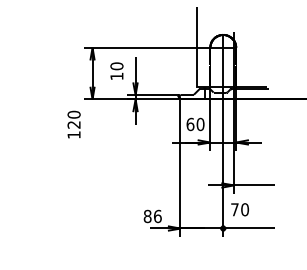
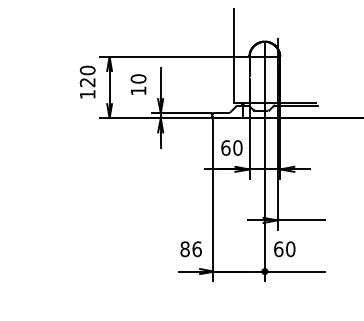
text: (73, 124) -> (87, 81), moved
text: (234, 209) -> (278, 249), 70 -> 60
text: (152, 216) -> (190, 249), moved

